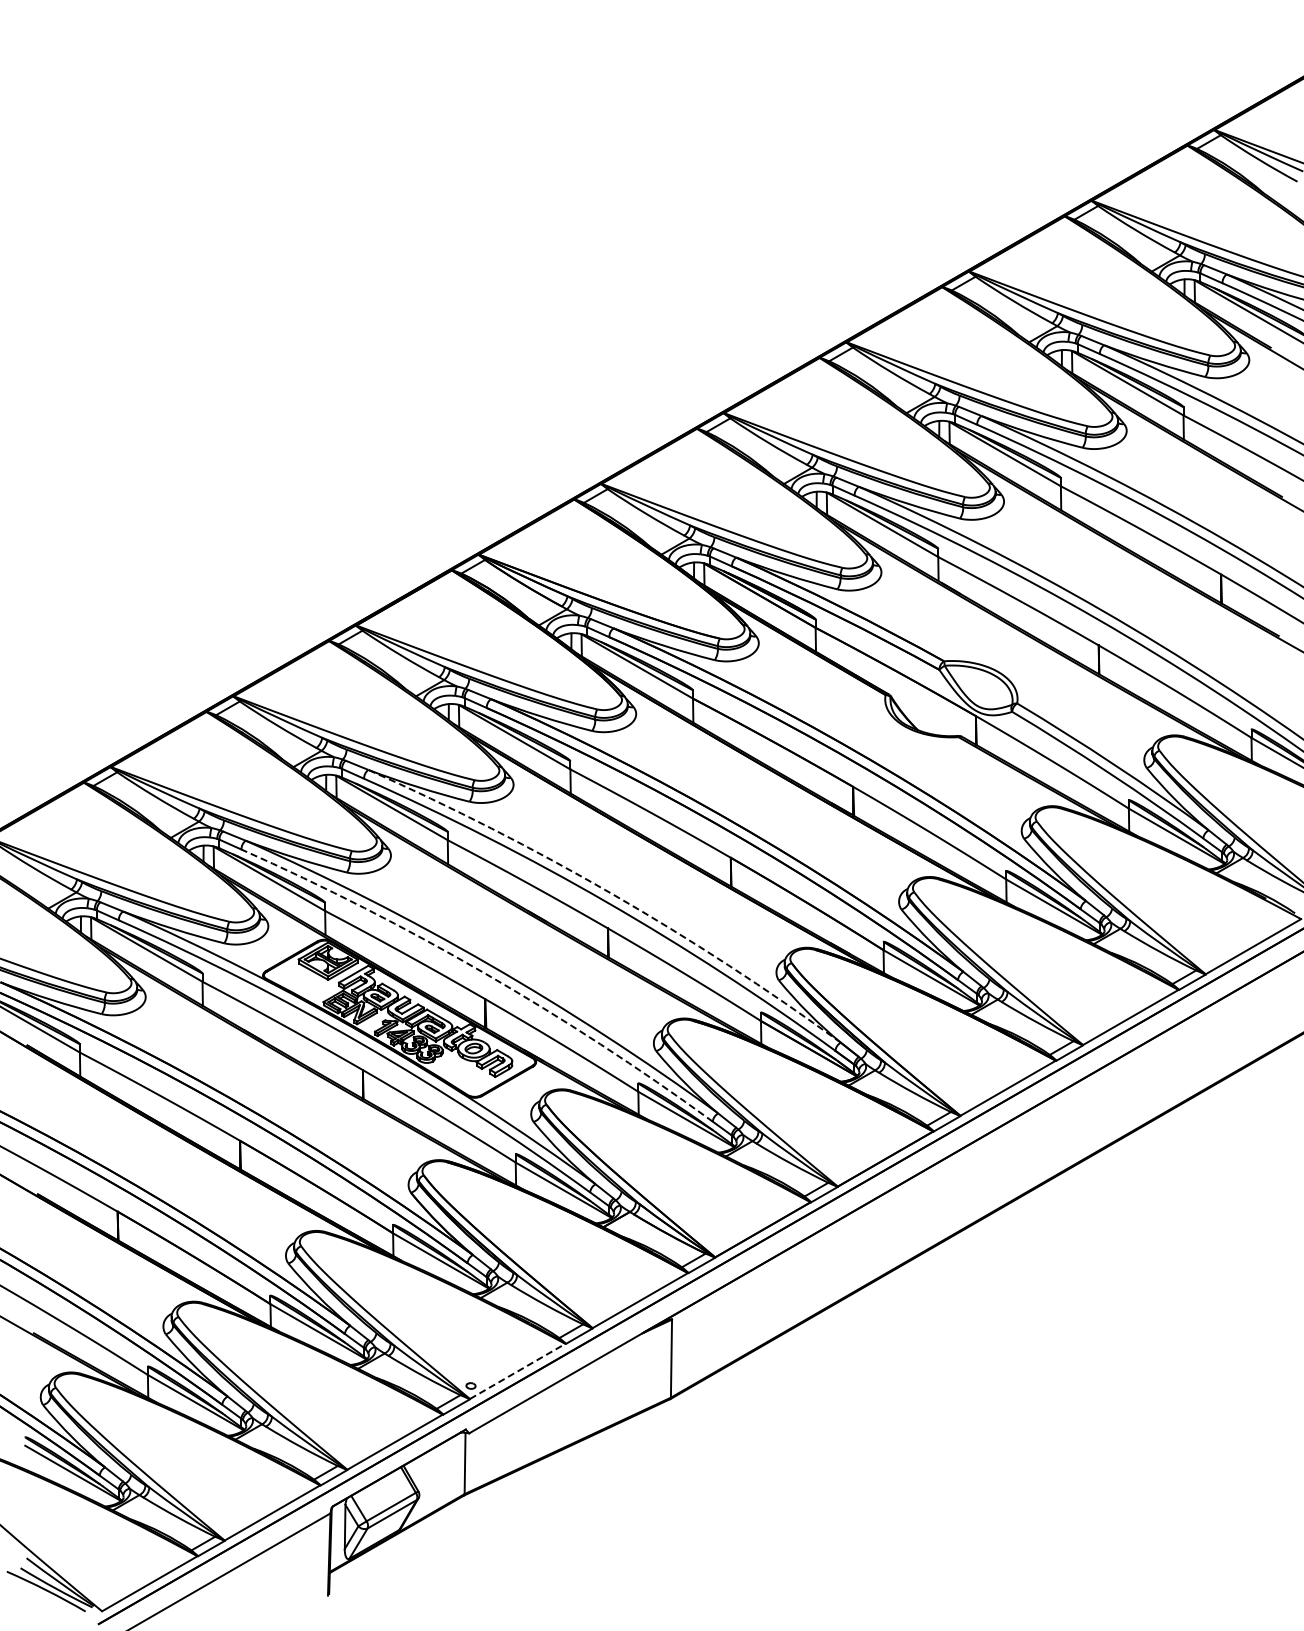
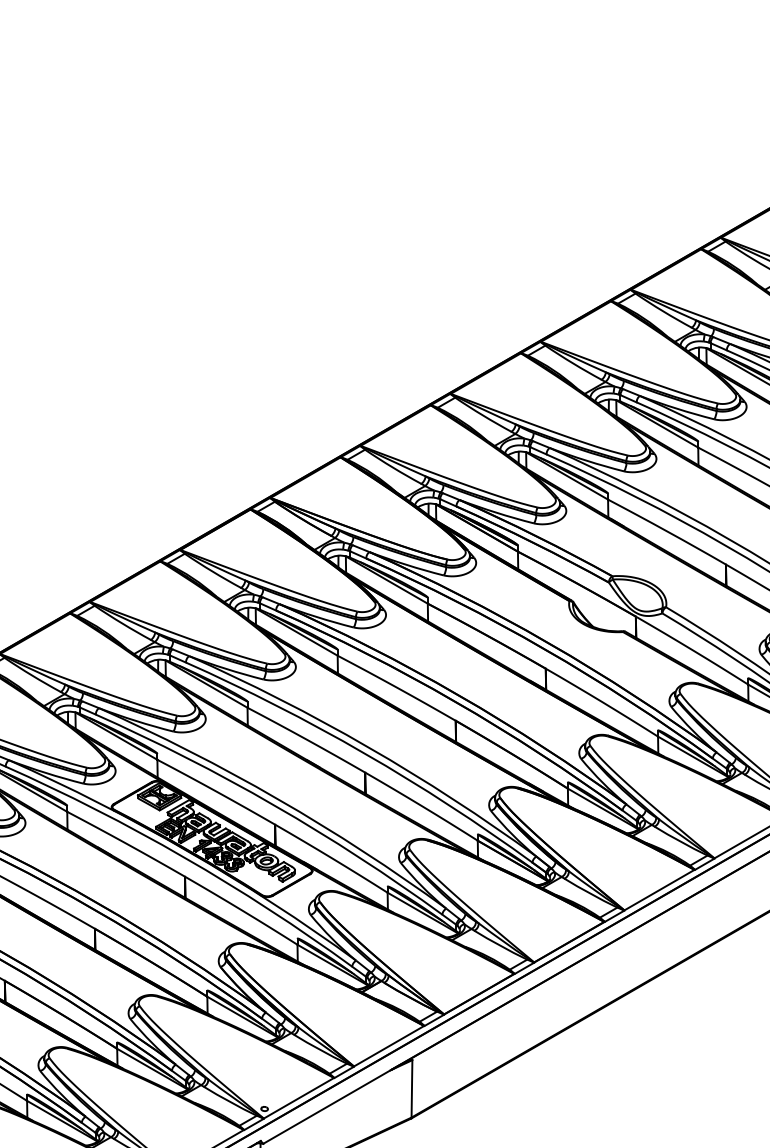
arc: (611, 893) -> (367, 746), dashed -> solid
arc: (484, 973) -> (274, 805), dashed -> solid
line: (518, 1371) -> (299, 1098), dashed -> solid

